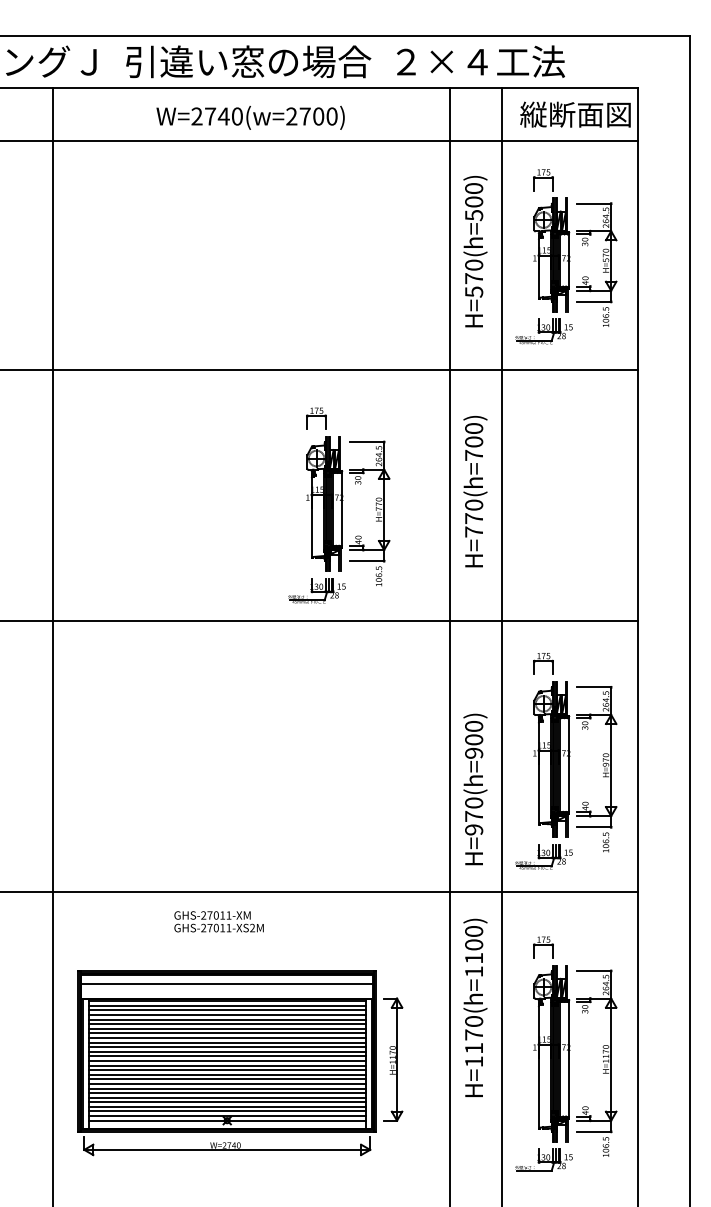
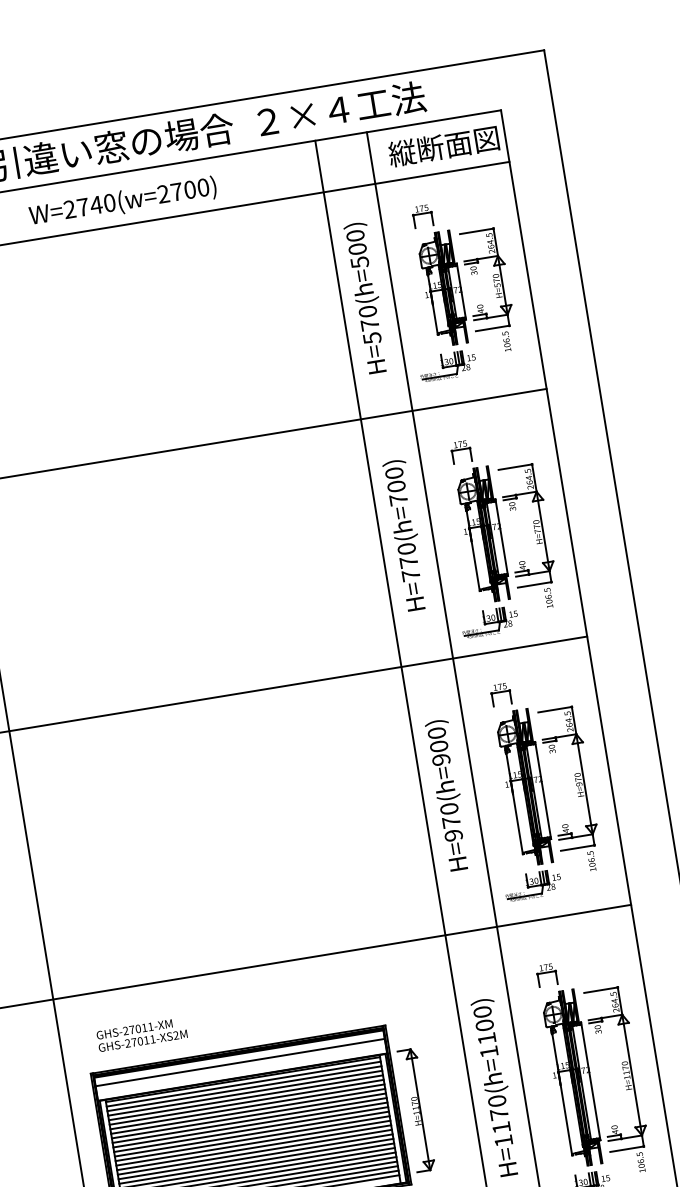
part: (339, 505) -> (498, 534), moved
text: (475, 789) -> (448, 795), moved
text: (218, 921) -> (141, 1034), moved
text: (475, 1007) -> (496, 1087), moved

